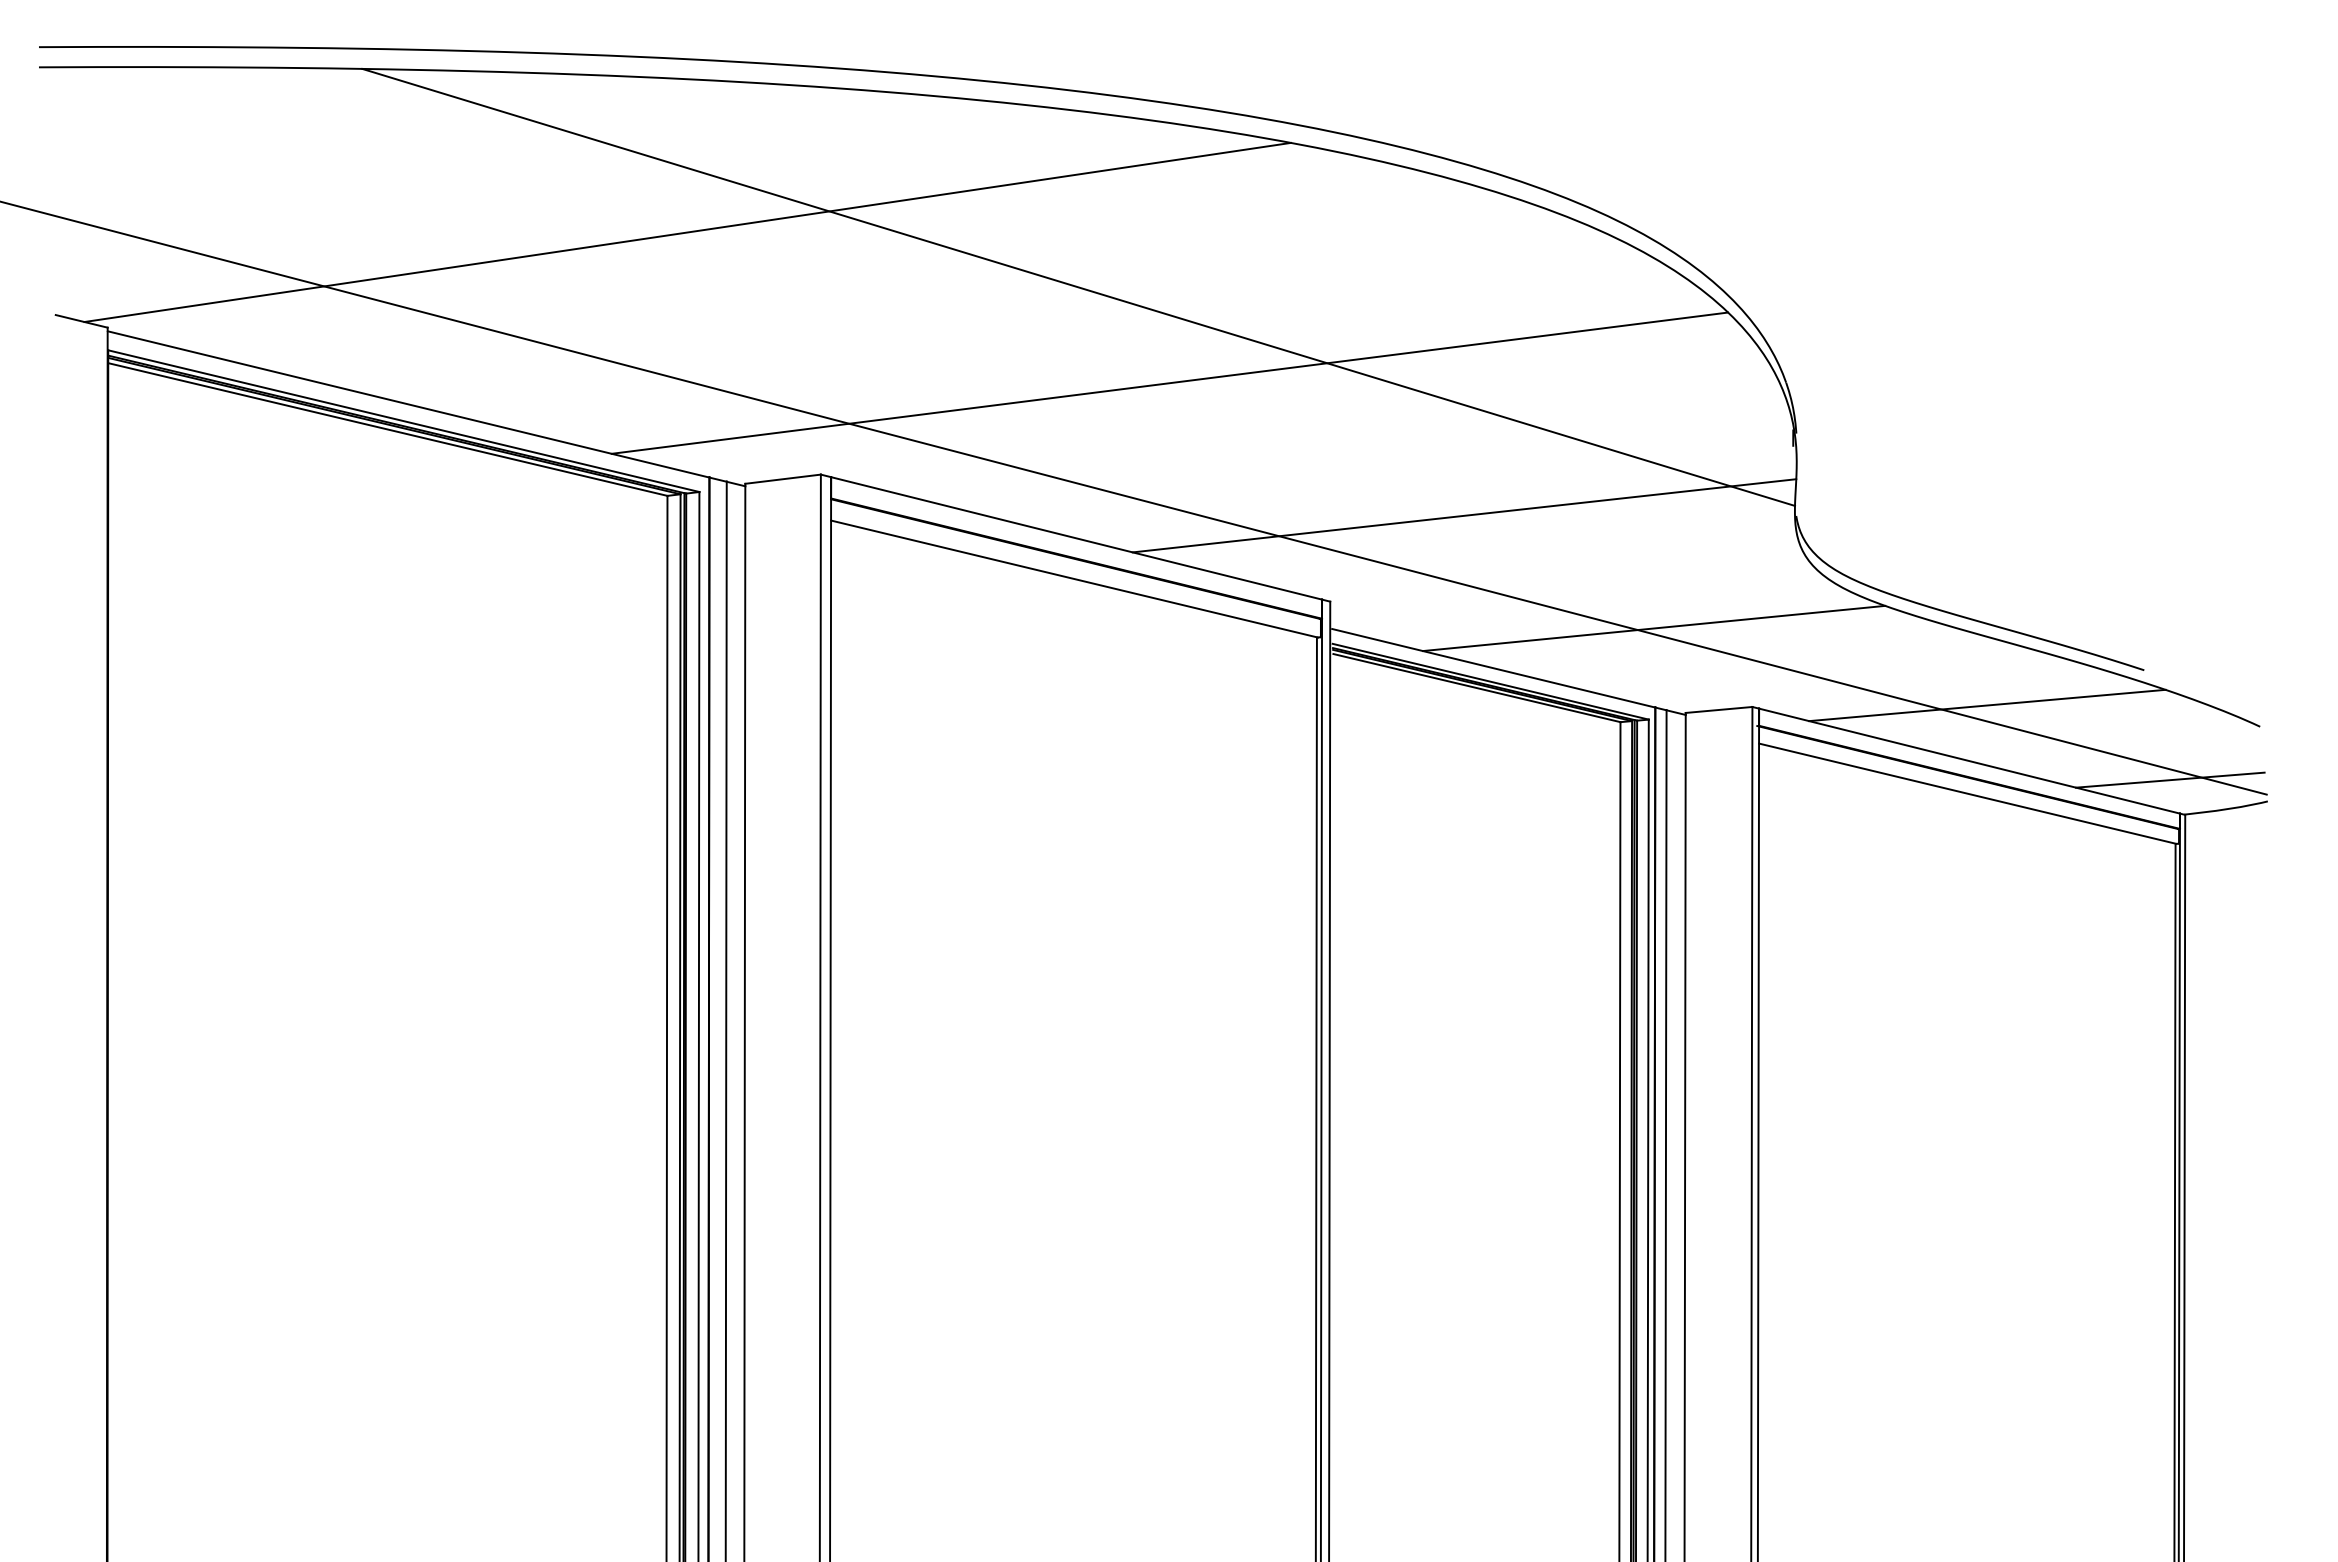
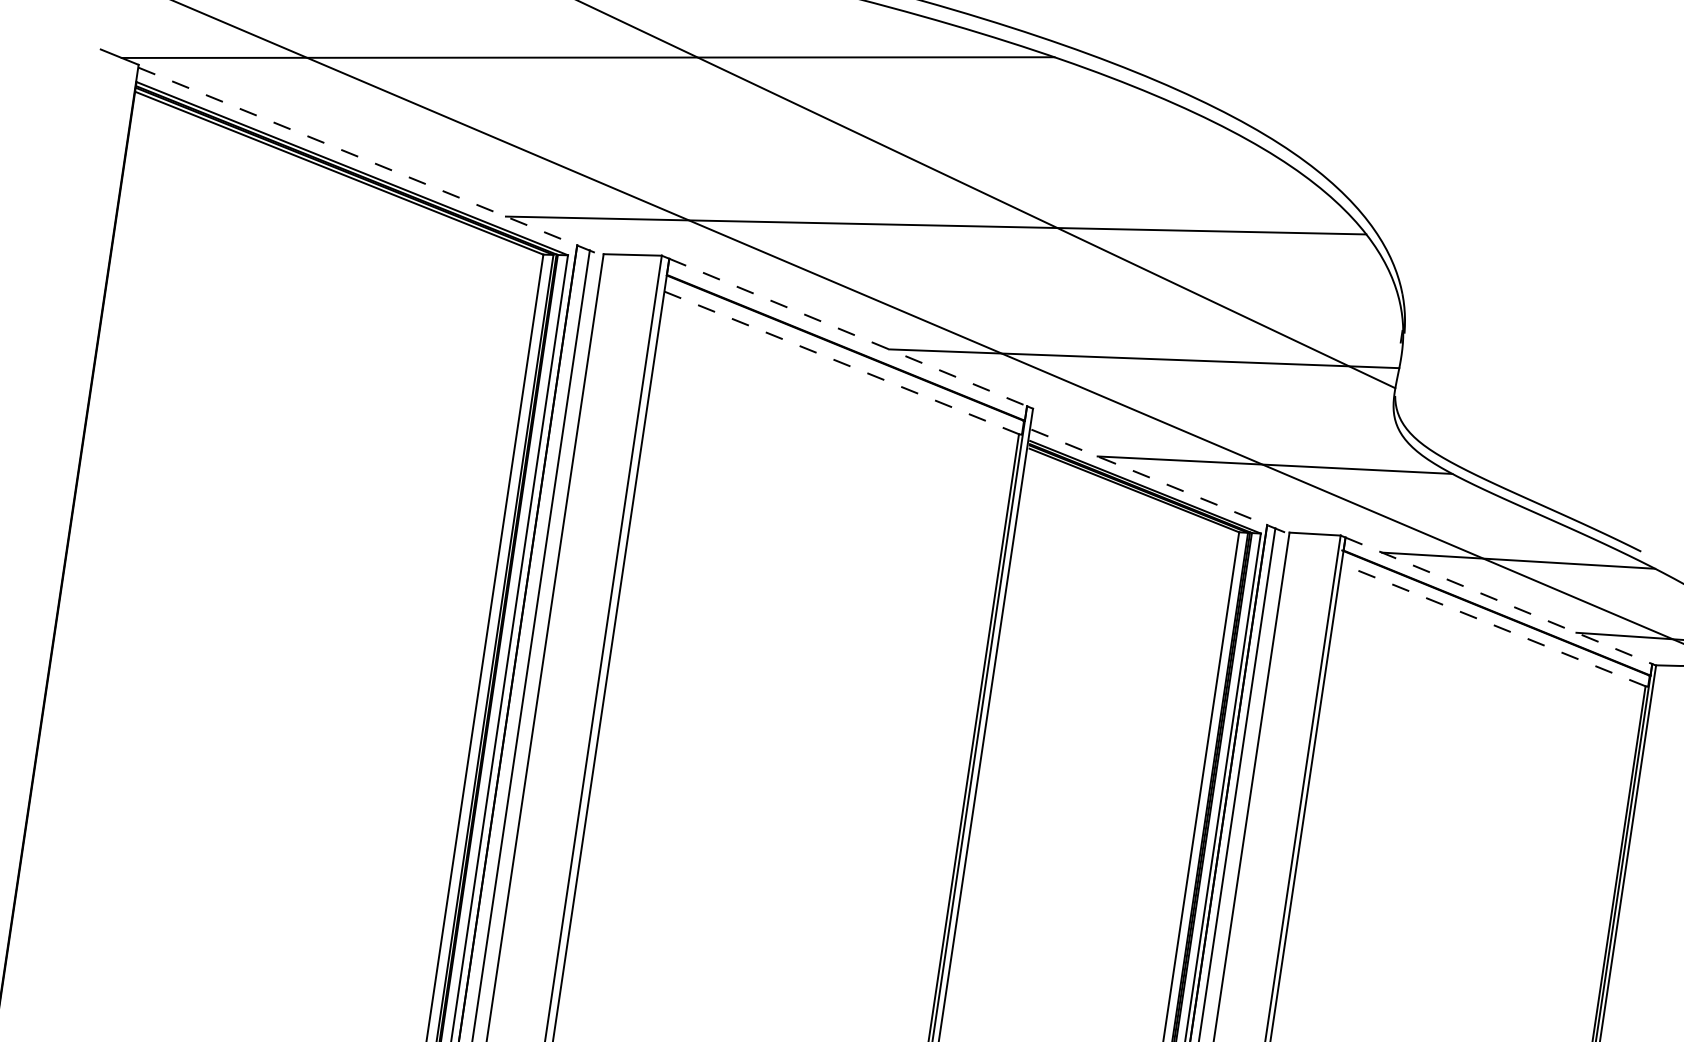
line: (427, 408) -> (371, 161), solid -> dashed
line: (1076, 538) -> (848, 332), solid -> dashed
line: (1074, 578) -> (842, 362), solid -> dashed
line: (1509, 672) -> (1160, 482), solid -> dashed
line: (1969, 761) -> (1498, 601), solid -> dashed
line: (1967, 793) -> (1493, 625), solid -> dashed

